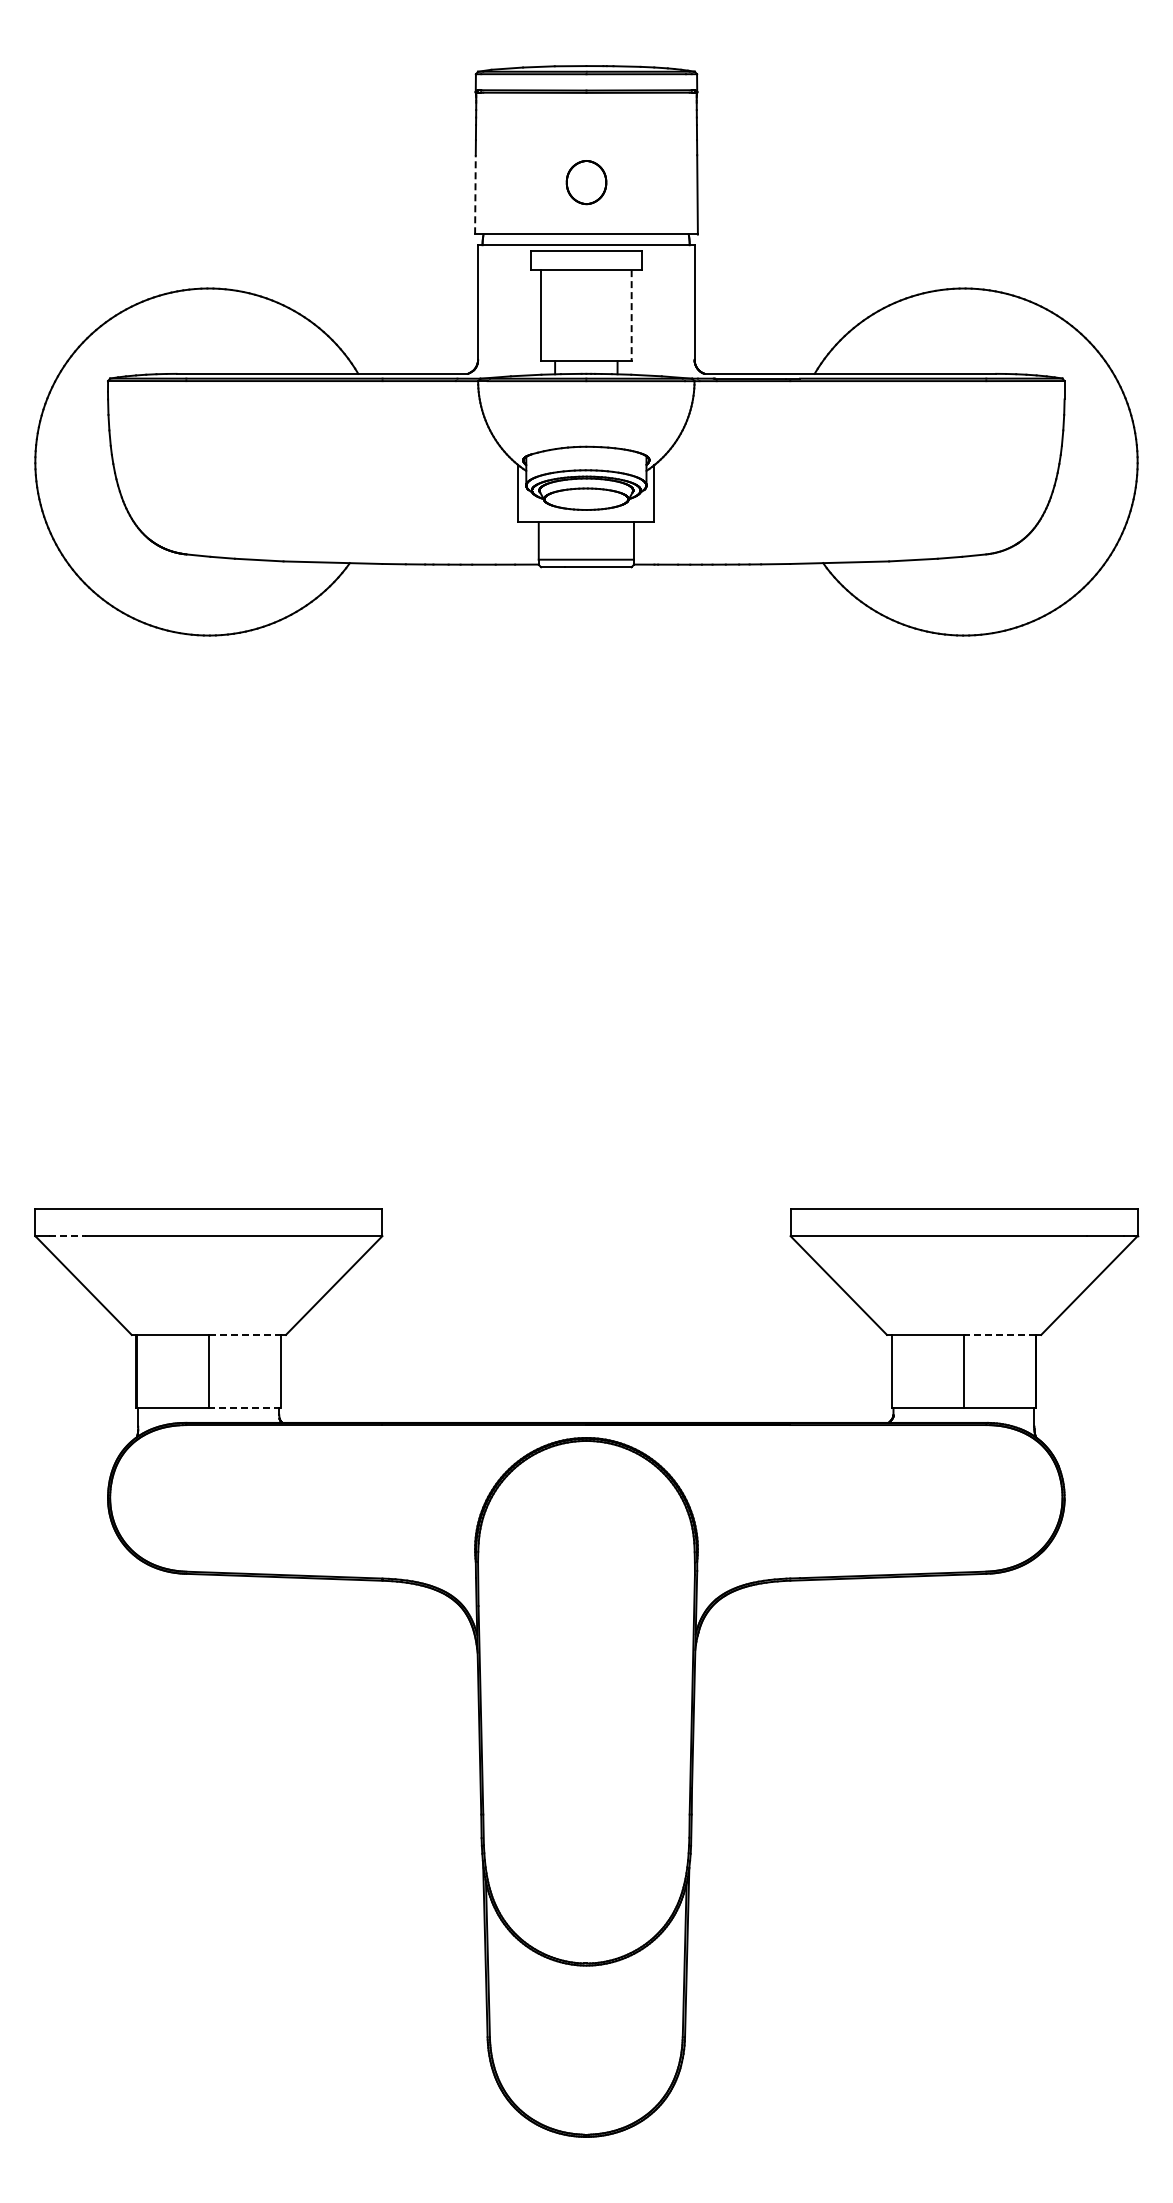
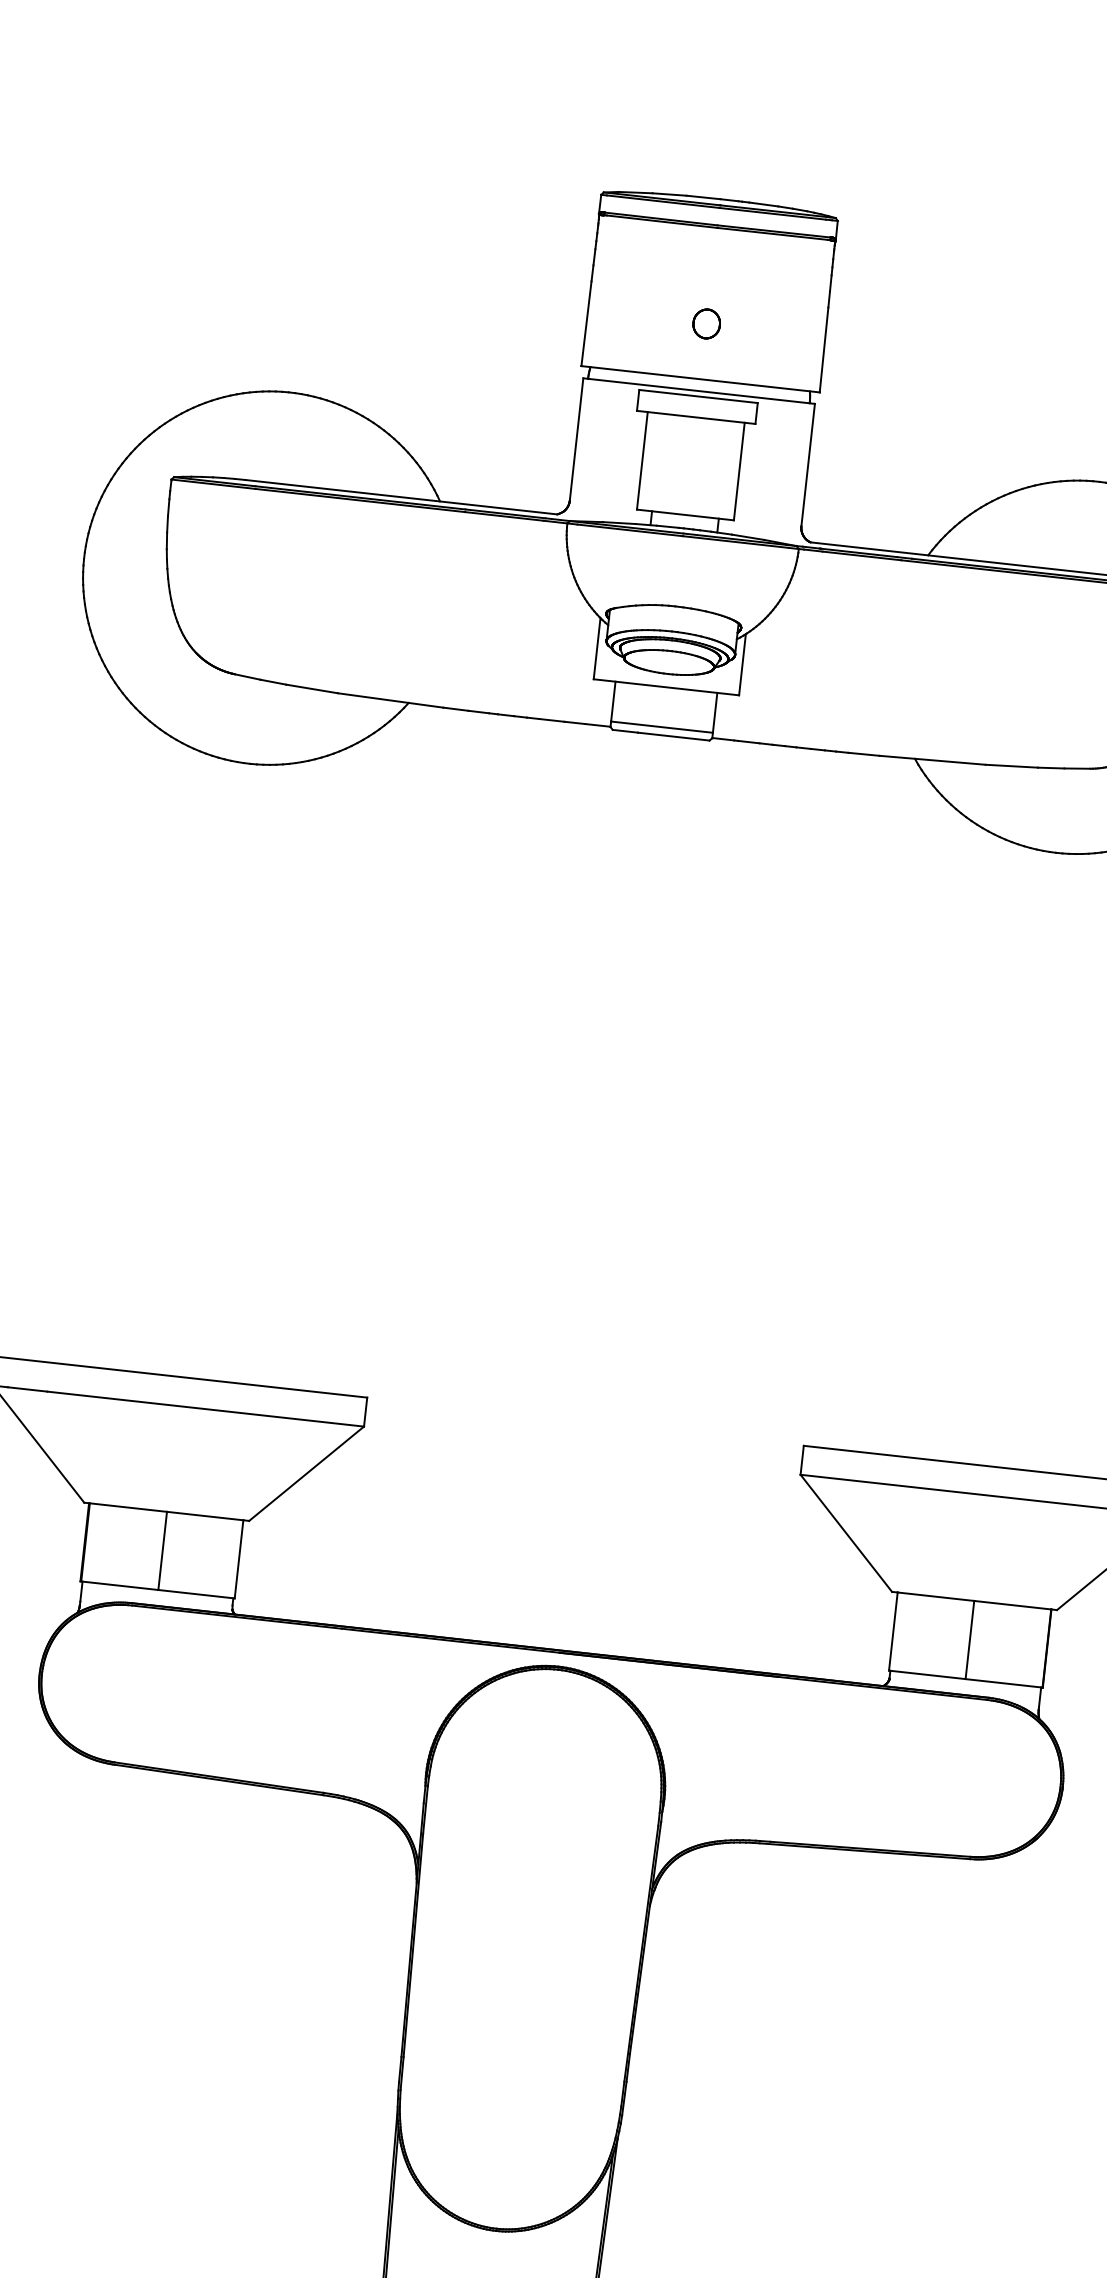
part: (586, 182) -> (706, 323), size x0.62
line: (475, 194) -> (586, 323), dashed -> solid
line: (631, 315) -> (739, 471), dashed -> solid
line: (68, 1236) -> (28, 1389), dashed -> solid
line: (244, 1334) -> (204, 1515), dashed -> solid
line: (1000, 1334) -> (1013, 1604), dashed -> solid
line: (244, 1408) -> (196, 1594), dashed -> solid

